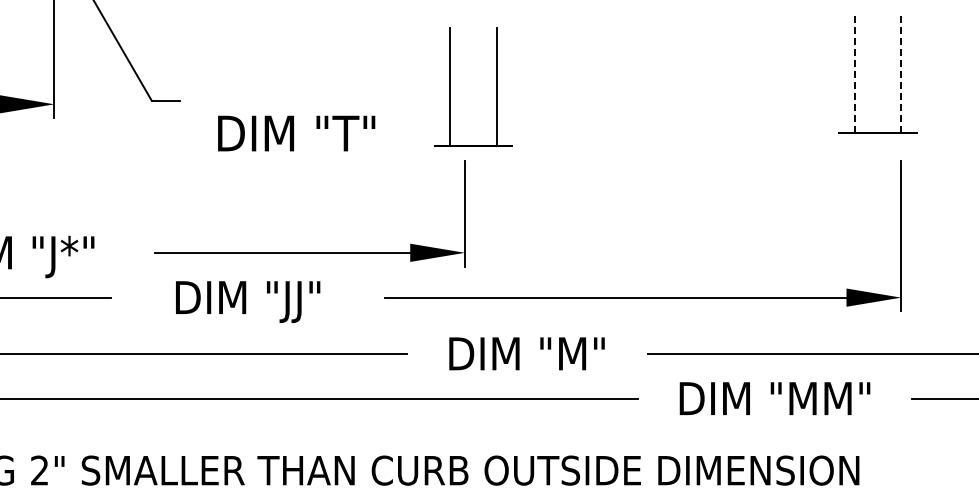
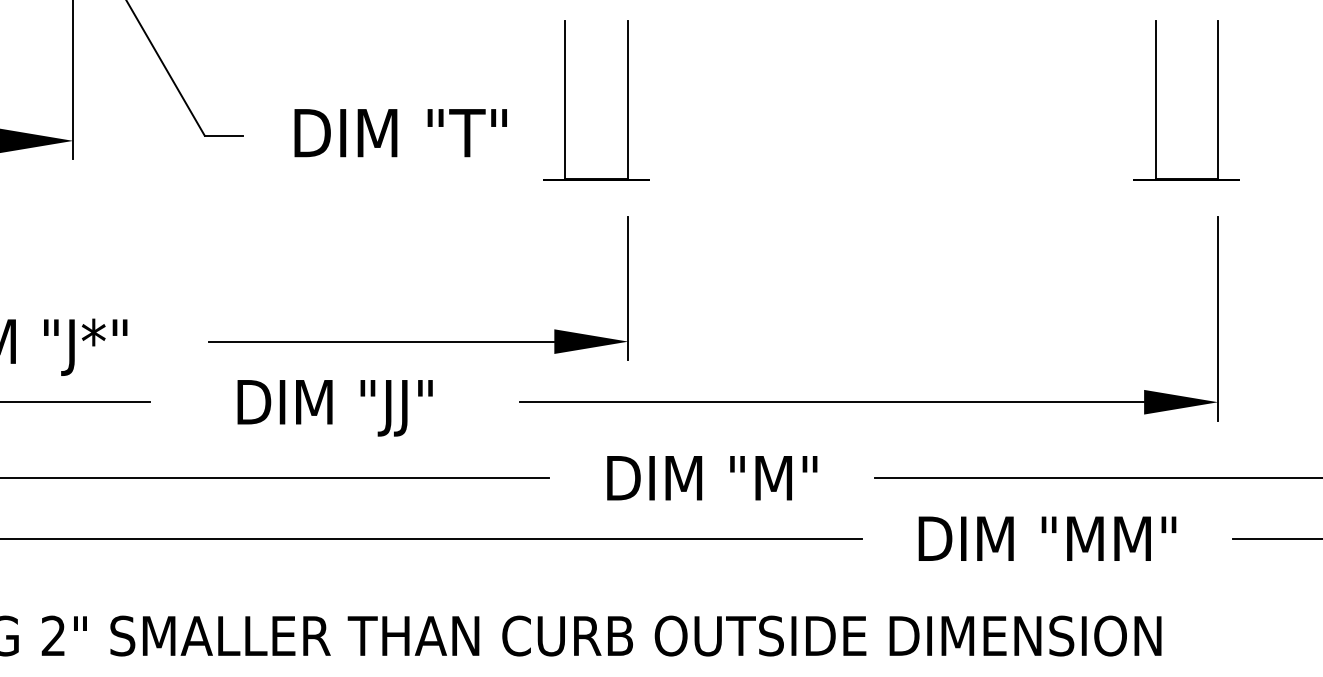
line: (854, 74) -> (1154, 100), dashed -> solid
line: (901, 74) -> (1218, 100), dashed -> solid
part: (450, 86) -> (565, 99), moved
text: (296, 133) -> (400, 133), moved

